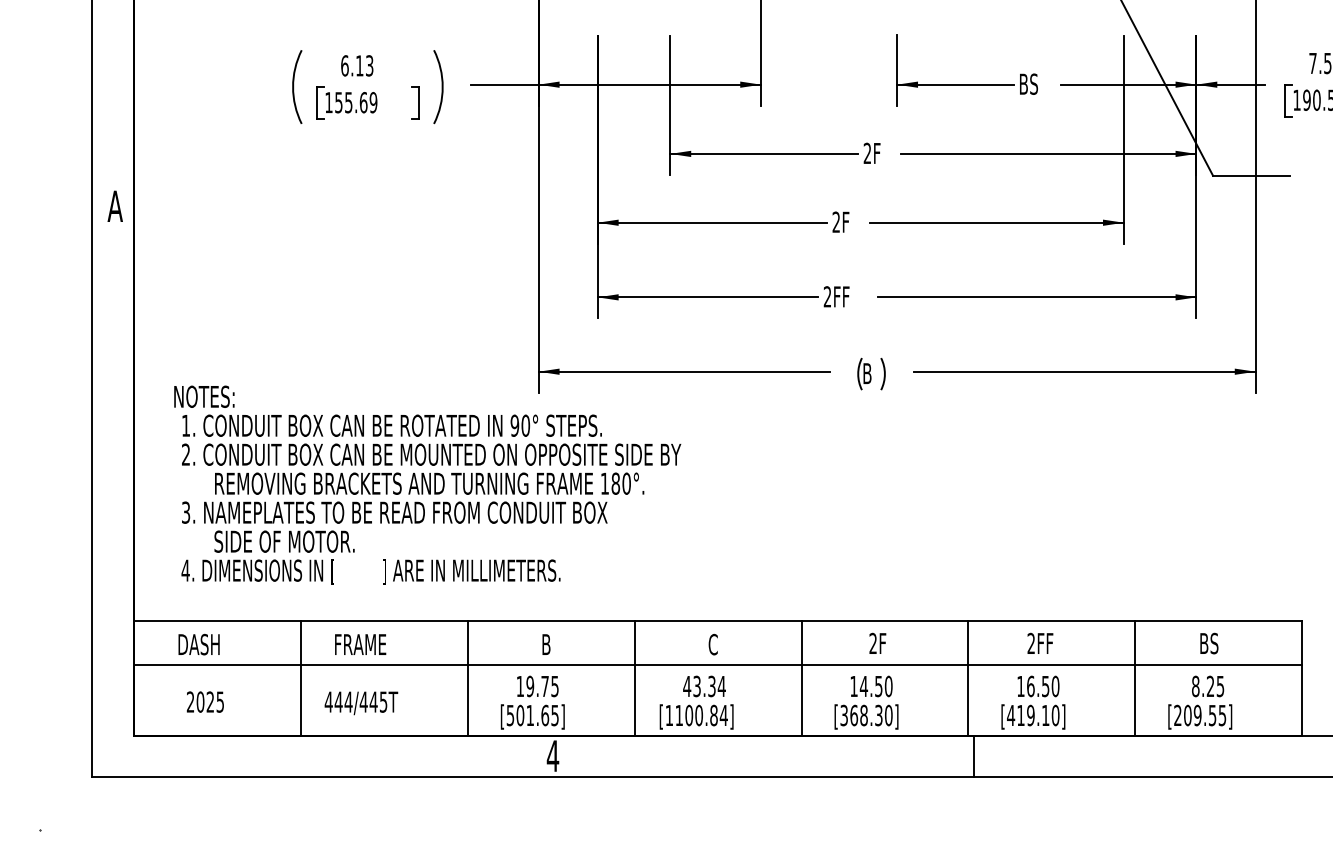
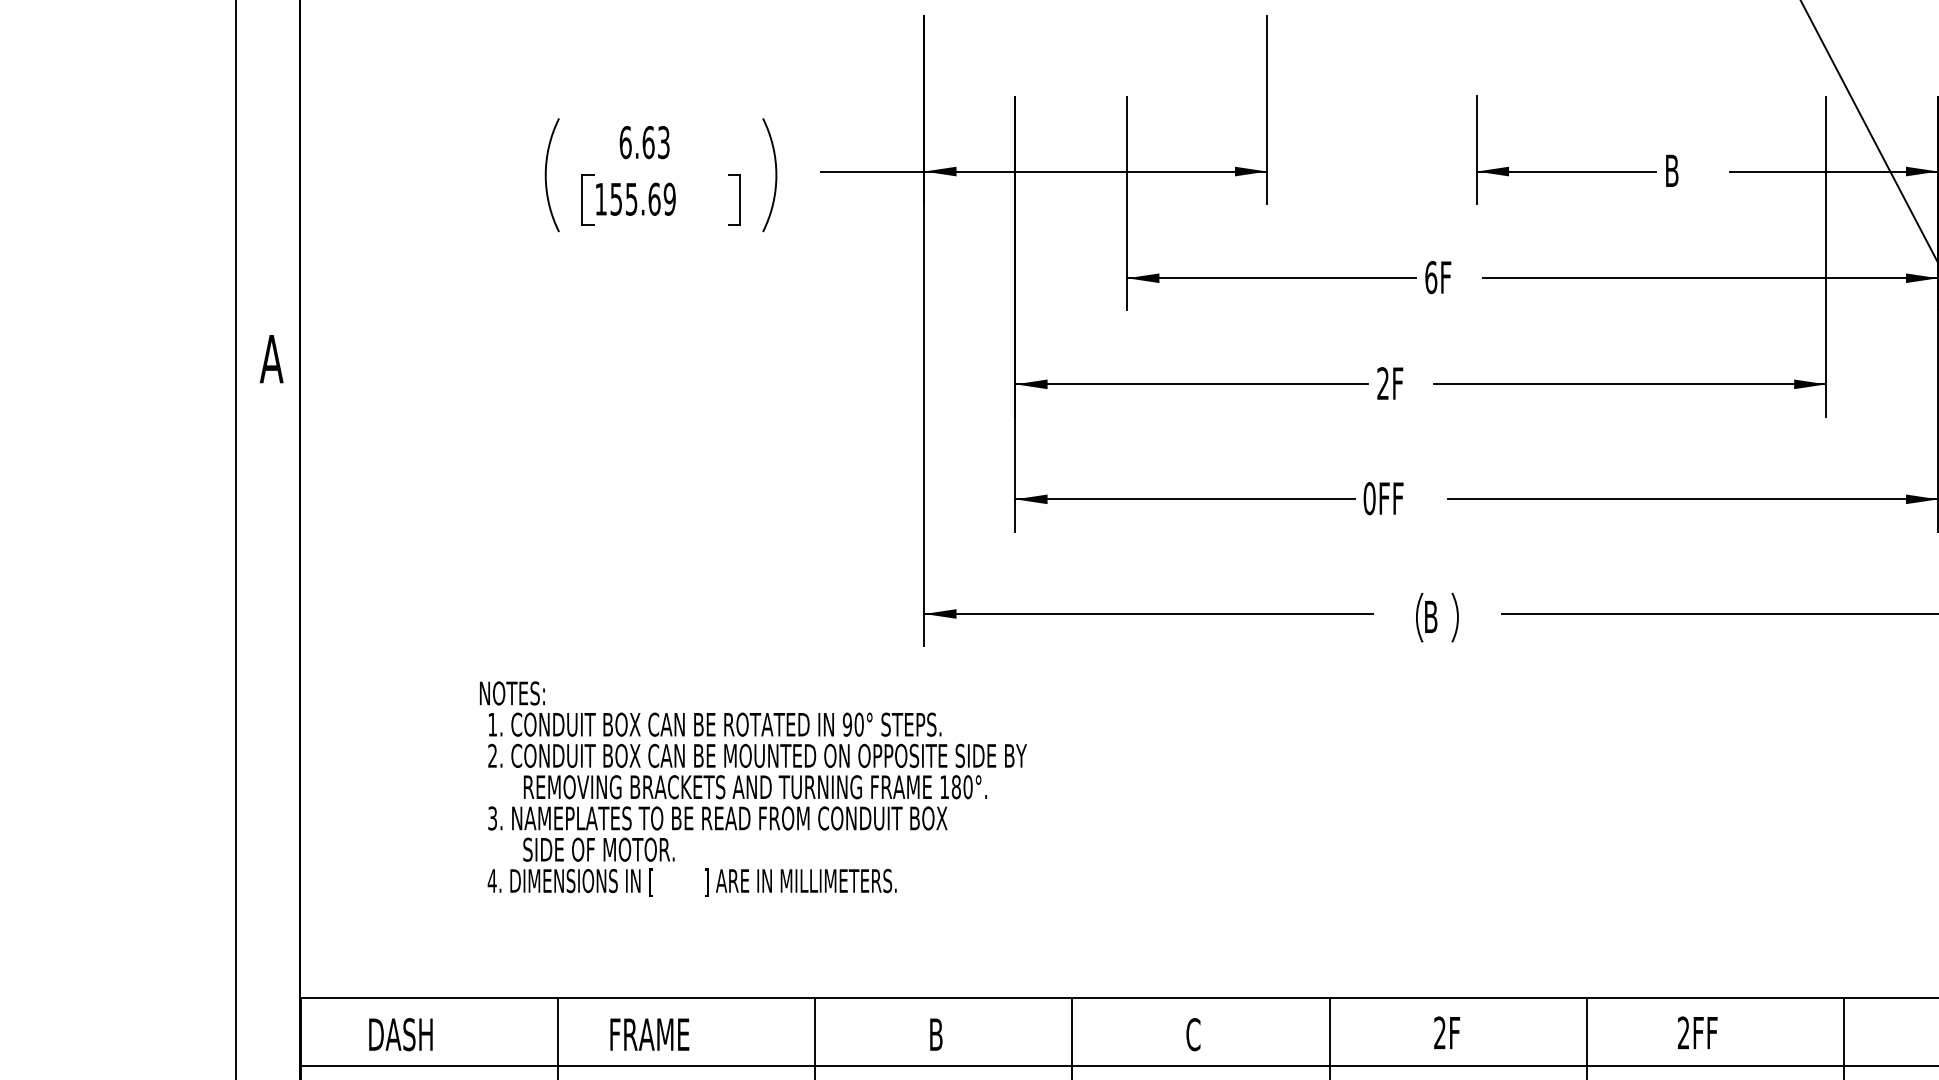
text: (359, 65) -> (648, 141), 6.13 -> 6.63
text: (1033, 83) -> (1687, 169), BS -> B
text: (867, 153) -> (1431, 277), 2F -> 6F
text: (827, 296) -> (1369, 498), 2FF -> 0FF
part: (427, 484) -> (752, 787), size x0.7

